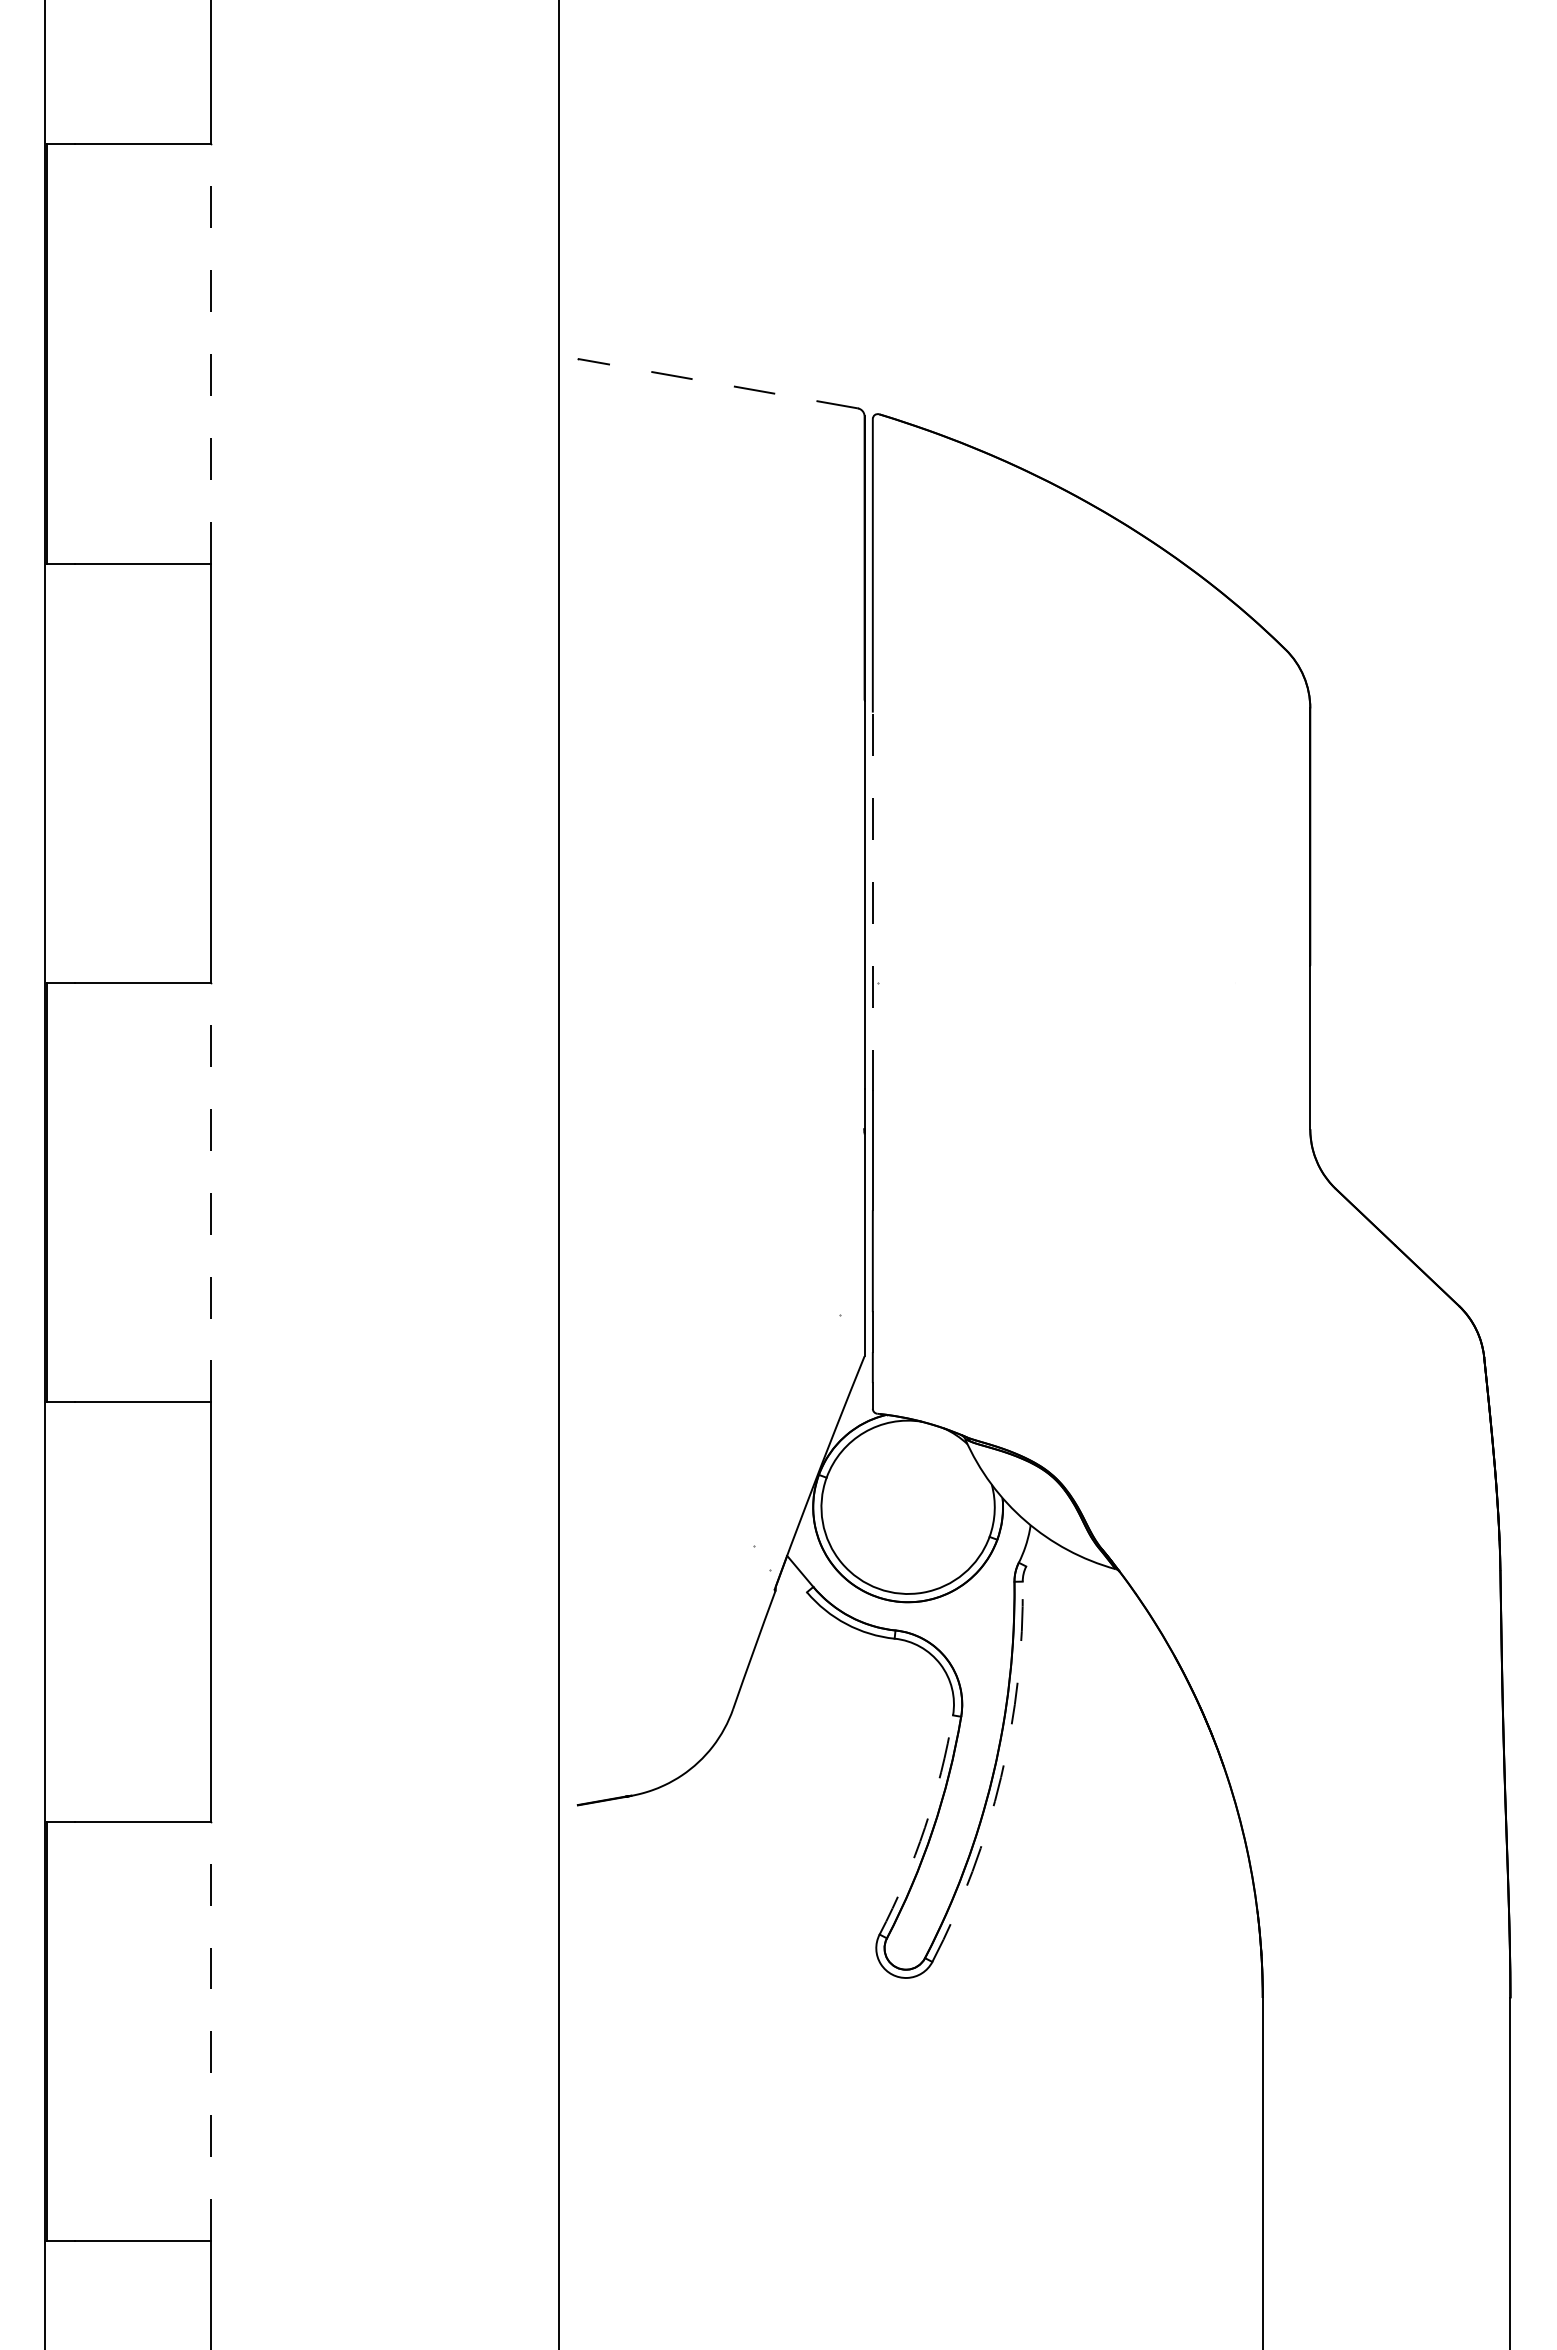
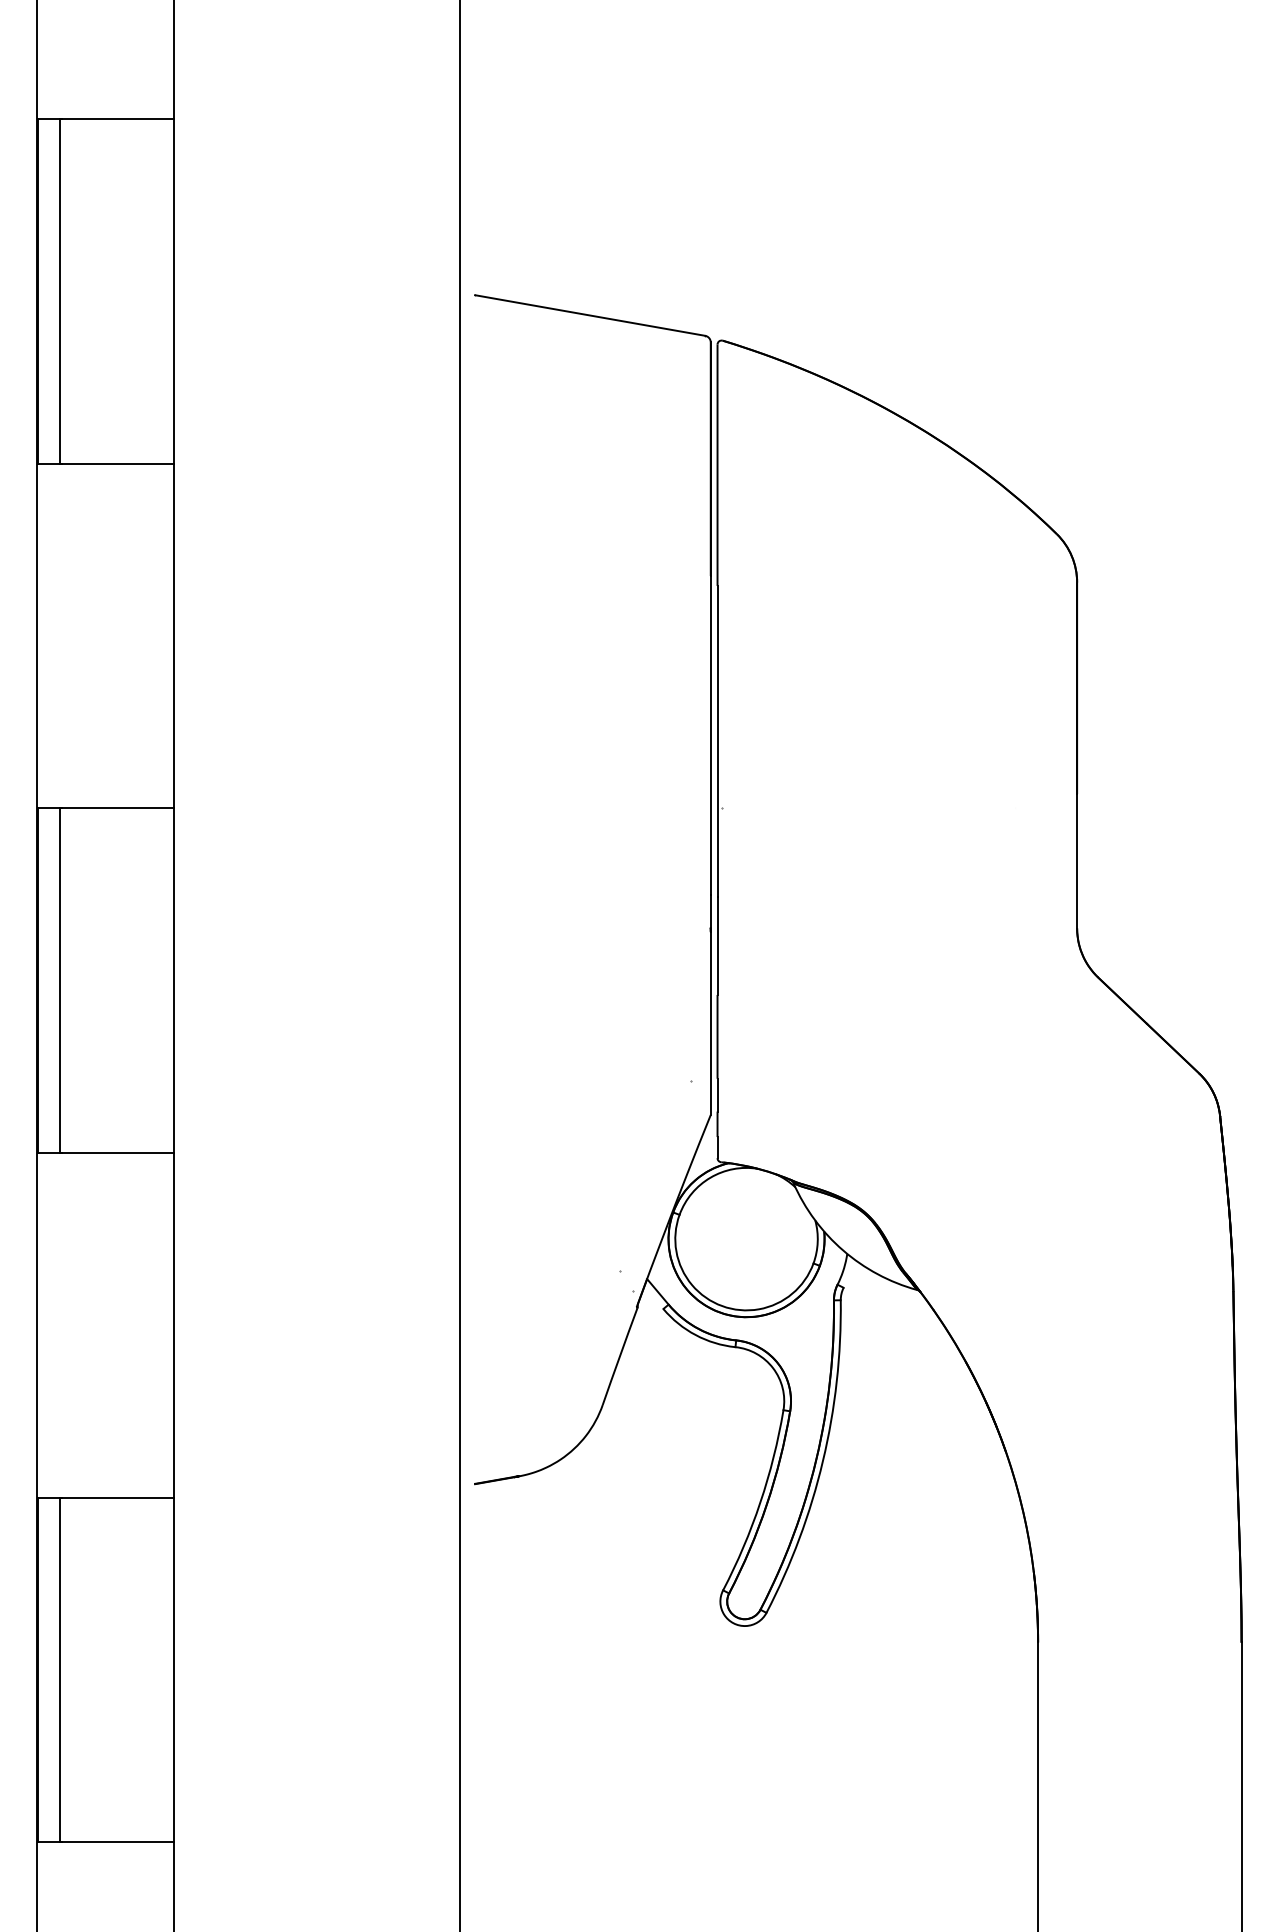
line: (72, 353) -> (59, 290), added
line: (211, 354) -> (173, 291), dashed -> solid
line: (717, 383) -> (589, 315), dashed -> solid
line: (872, 901) -> (717, 741), dashed -> solid
line: (72, 1192) -> (59, 980), added
line: (211, 1192) -> (173, 980), dashed -> solid
arc: (1001, 1777) -> (823, 1461), dashed -> solid
arc: (924, 1827) -> (760, 1502), dashed -> solid
line: (72, 2031) -> (59, 1670), added
line: (211, 2031) -> (173, 1670), dashed -> solid

